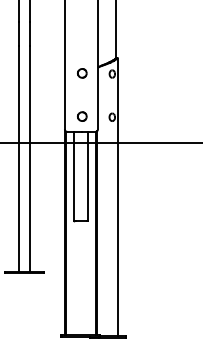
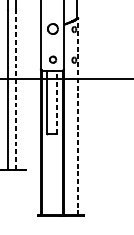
part: (82, 73) -> (53, 29), size x1.6
line: (29, 159) -> (15, 90), solid -> dashed
line: (87, 176) -> (56, 102), solid -> dashed
line: (117, 197) -> (78, 117), solid -> dashed

